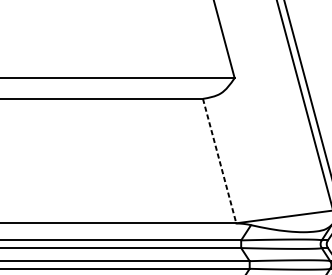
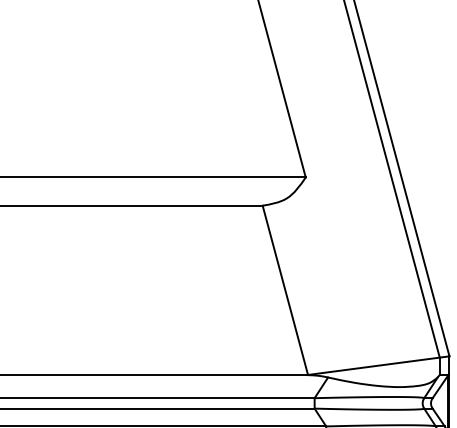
line: (219, 161) -> (285, 290), dashed -> solid

